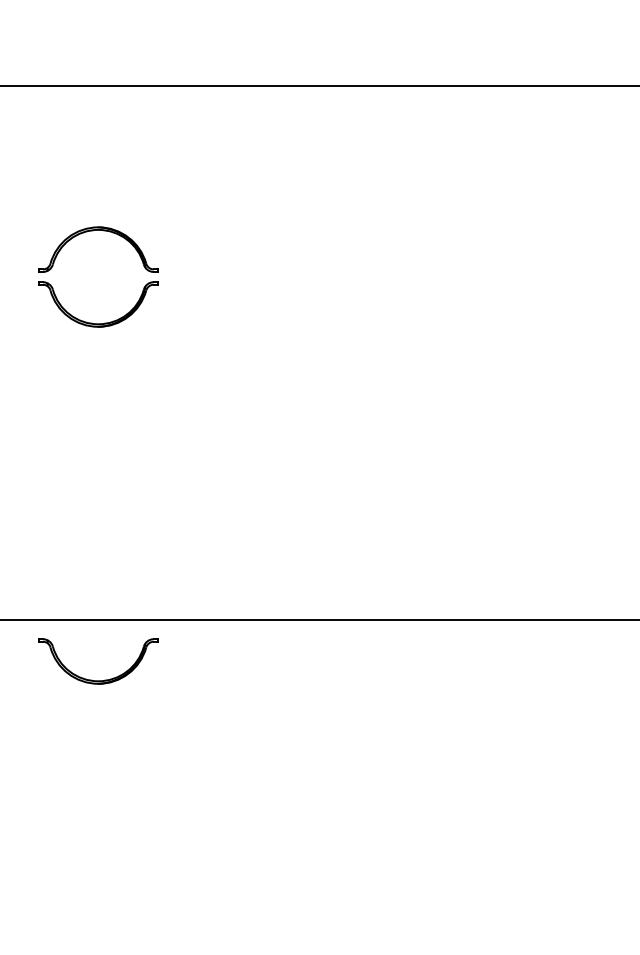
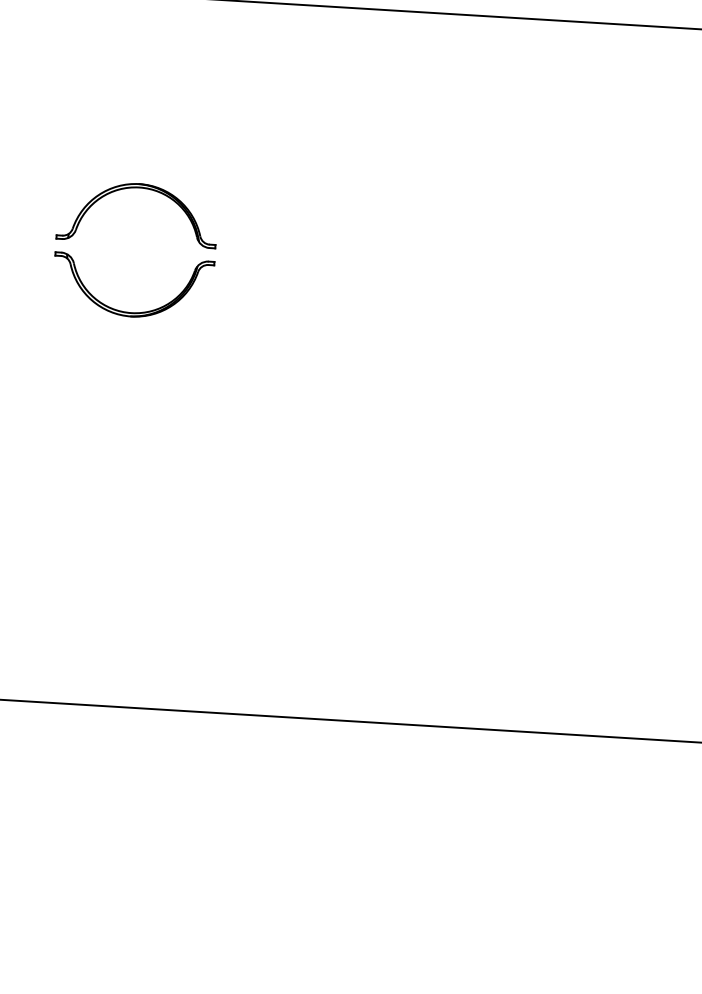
part: (92, 679) -> (94, 785), removed

